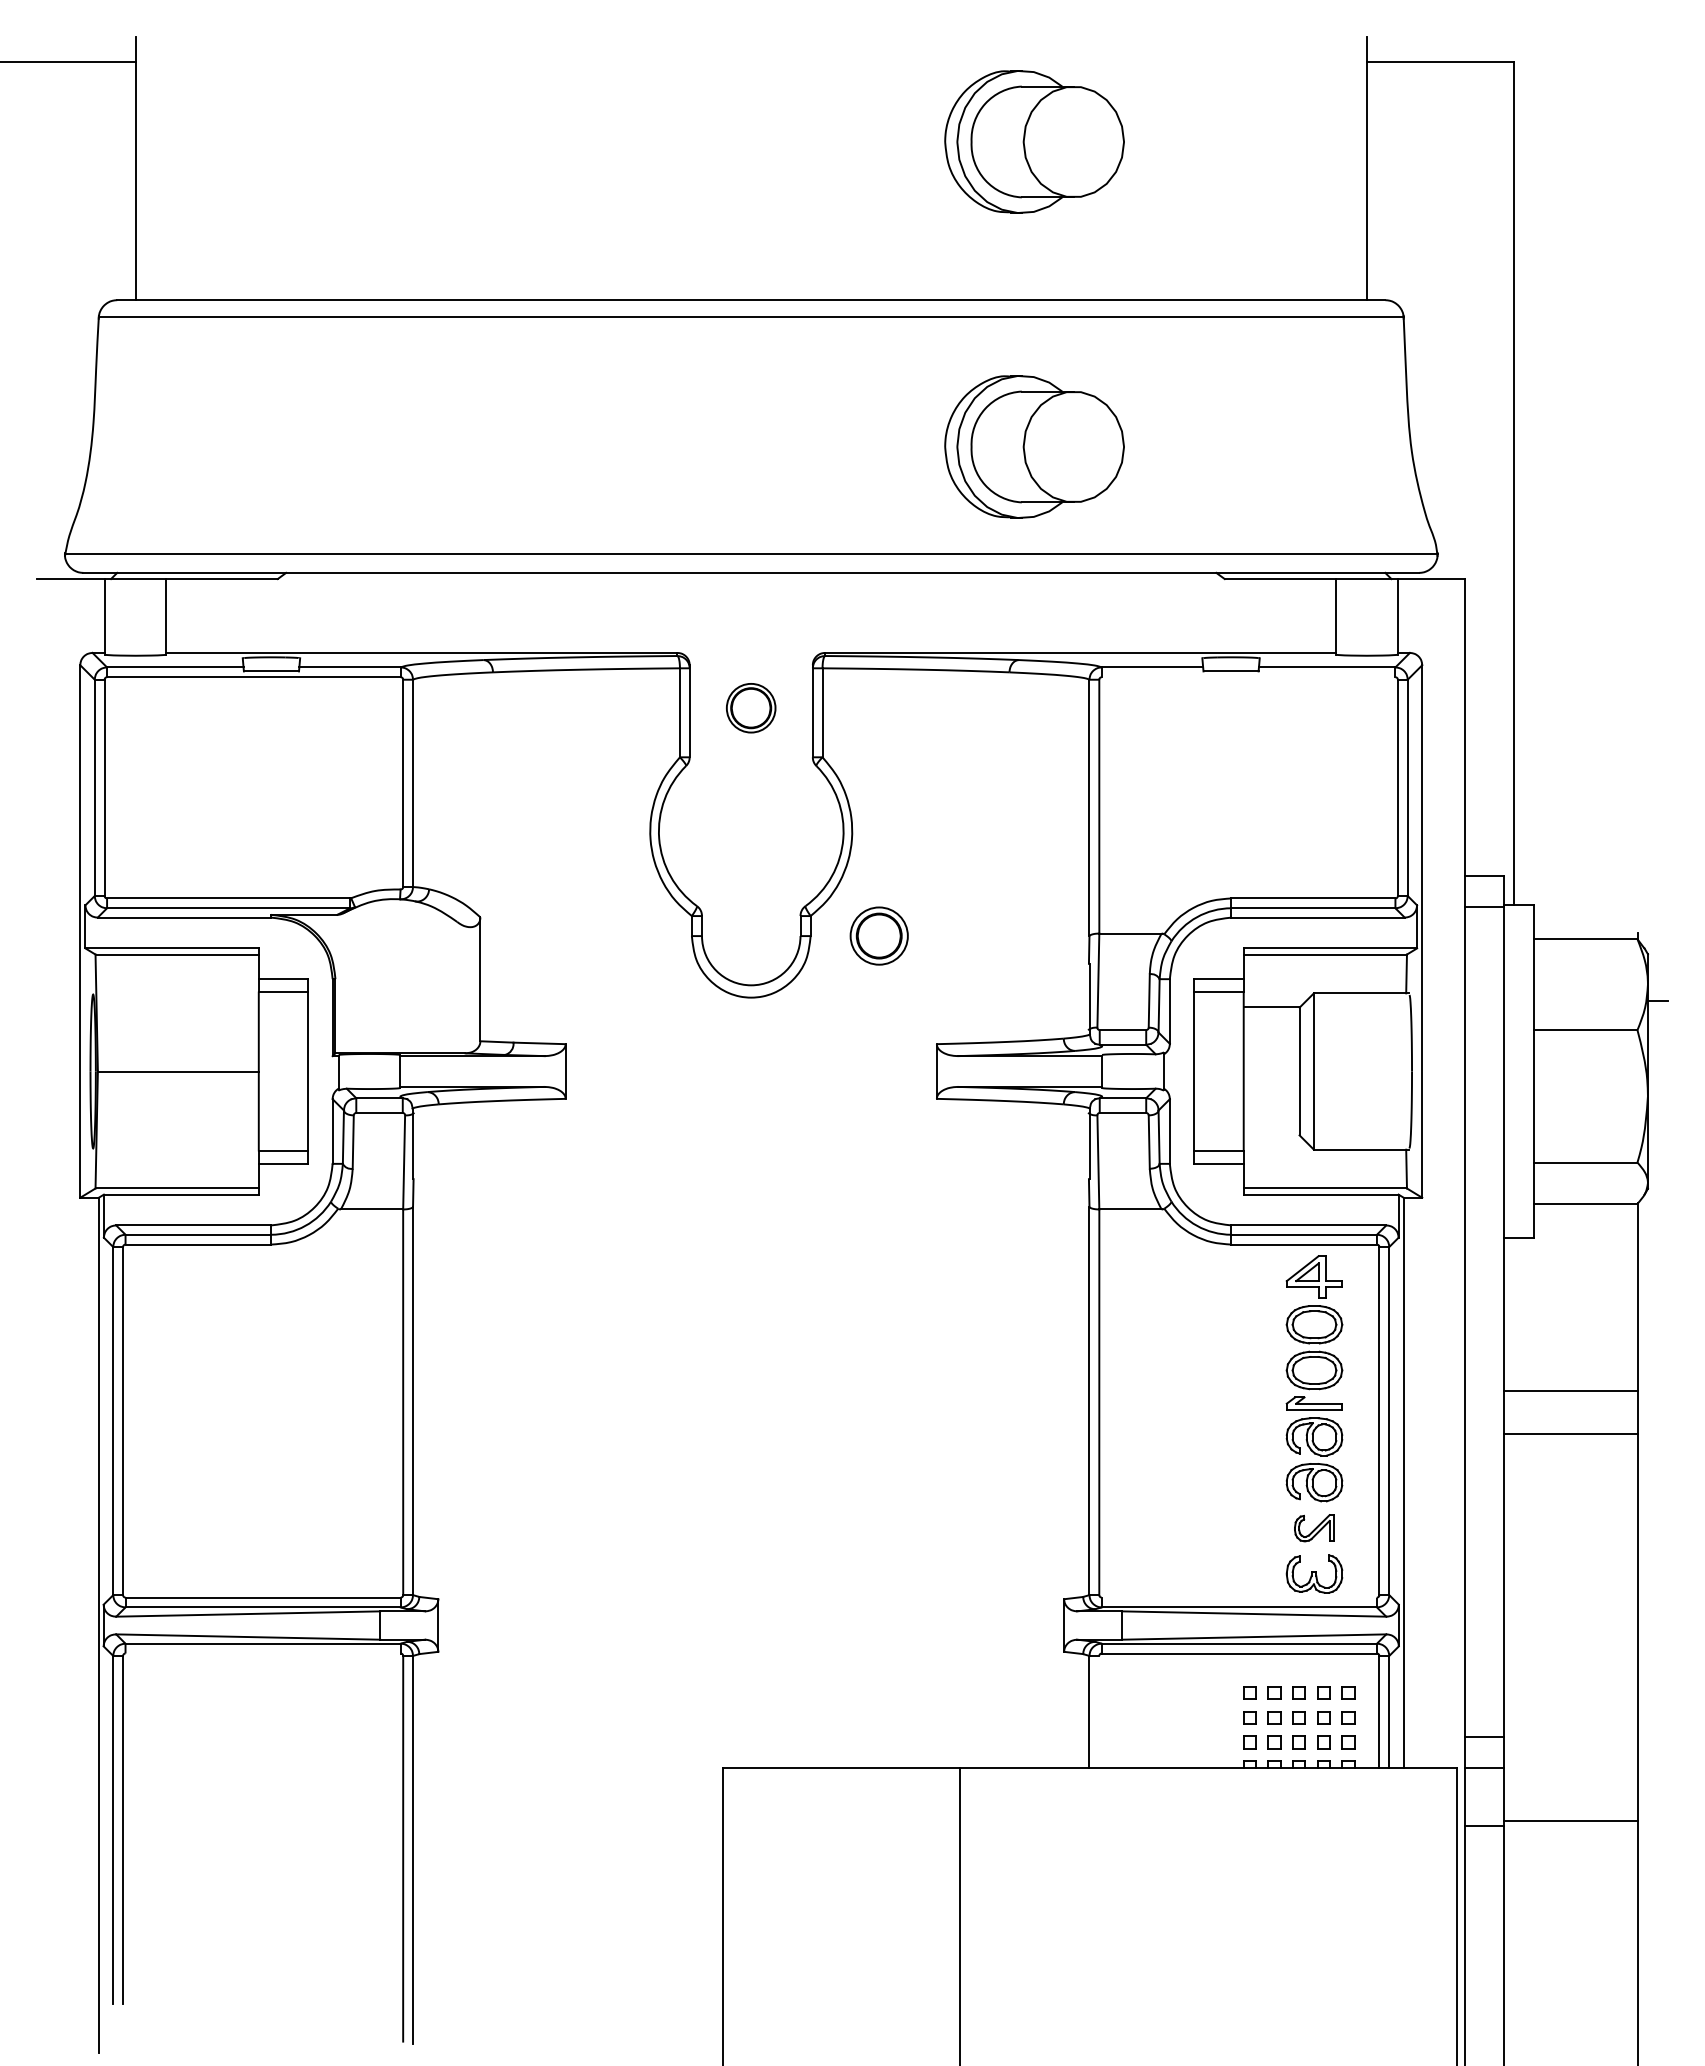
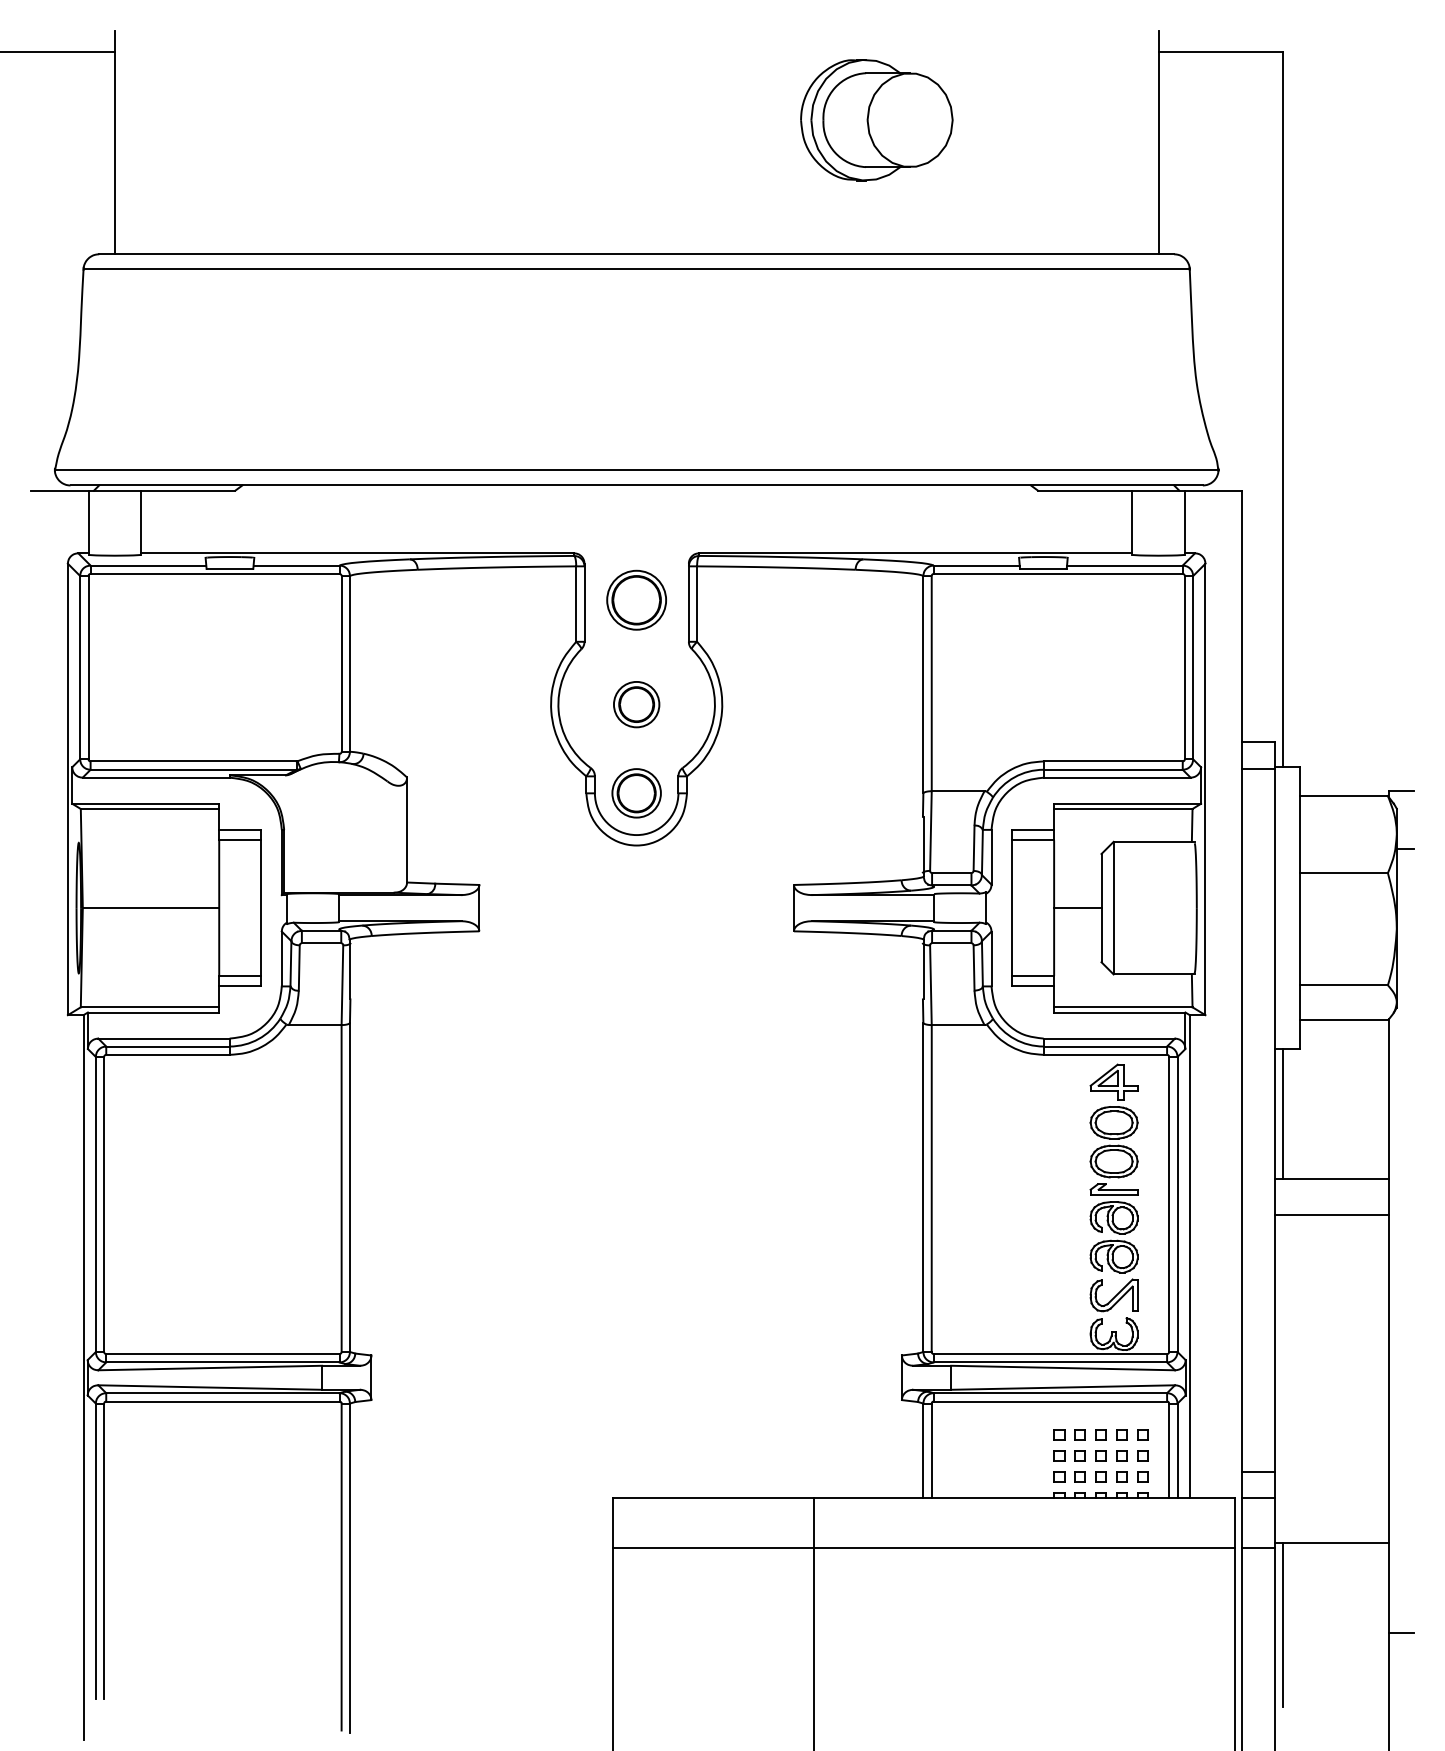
part: (1034, 446) -> (876, 378), removed
line: (1248, 677) -> (1058, 574), added
part: (750, 707) -> (636, 599), size x1.43
part: (750, 831) -> (636, 704), added
line: (1653, 932) -> (1401, 790), added
part: (878, 935) -> (636, 792), moved
line: (1271, 1006) -> (1077, 908), moved
line: (1513, 1314) -> (1282, 1114), added
part: (1313, 1527) -> (1113, 1294), size x1.43
line: (1238, 1597) -> (1049, 1354), added
line: (262, 1653) -> (222, 1401), added
line: (1099, 1711) -> (931, 1450), added
line: (1089, 1826) -> (923, 1548), added
line: (1513, 1916) -> (1282, 1624), added
line: (1653, 1926) -> (1401, 1632), added

